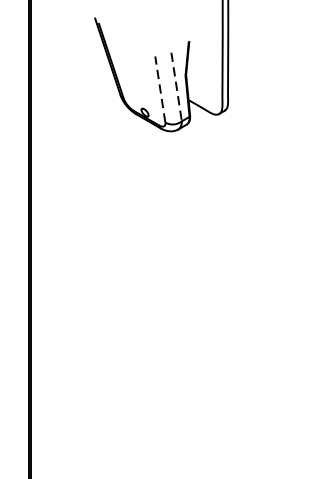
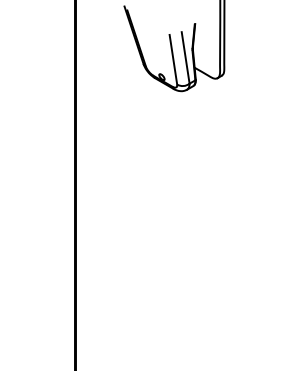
line: (176, 87) -> (185, 58), dashed -> solid
line: (160, 89) -> (173, 59), dashed -> solid

